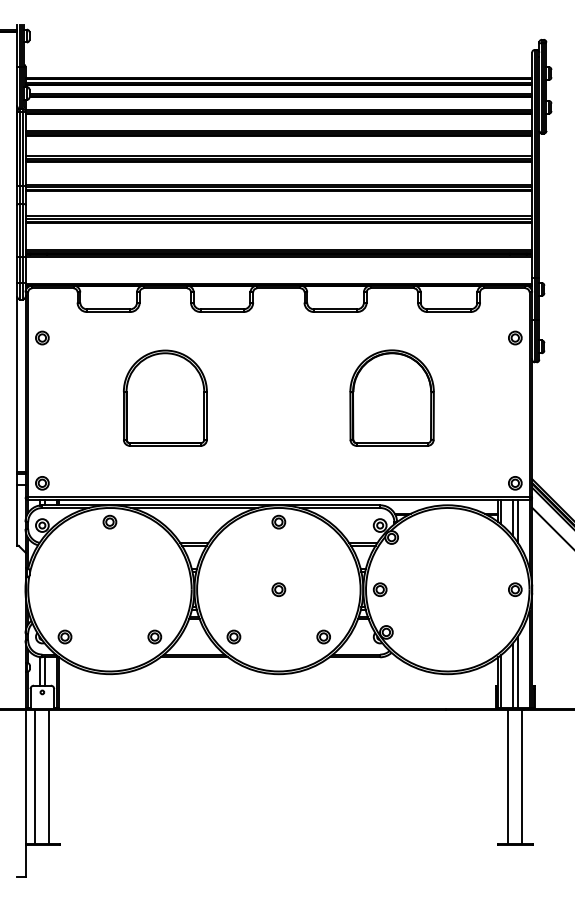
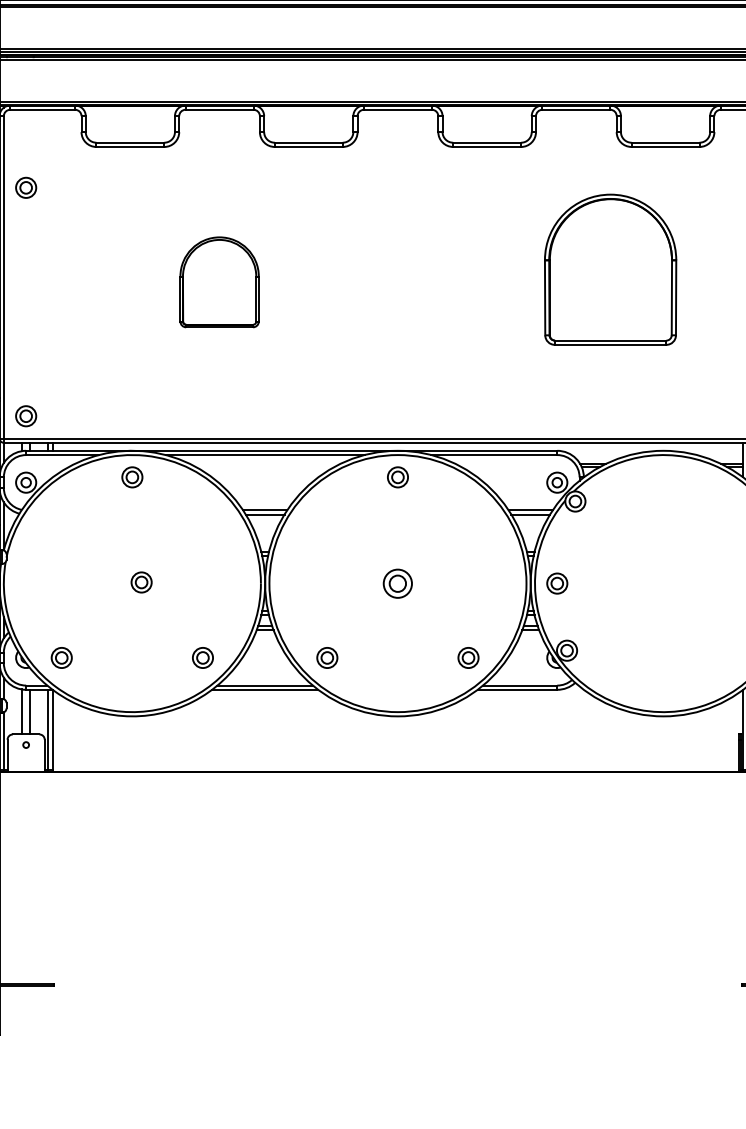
part: (165, 397) -> (219, 281), size x0.6
part: (391, 397) -> (609, 268), moved
part: (115, 588) -> (141, 581), added
part: (278, 589) -> (397, 583), size x1.4
line: (35, 776) -> (15, 877), removed
line: (49, 776) -> (37, 877), removed

